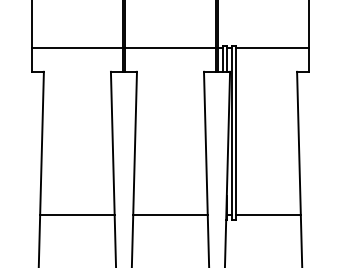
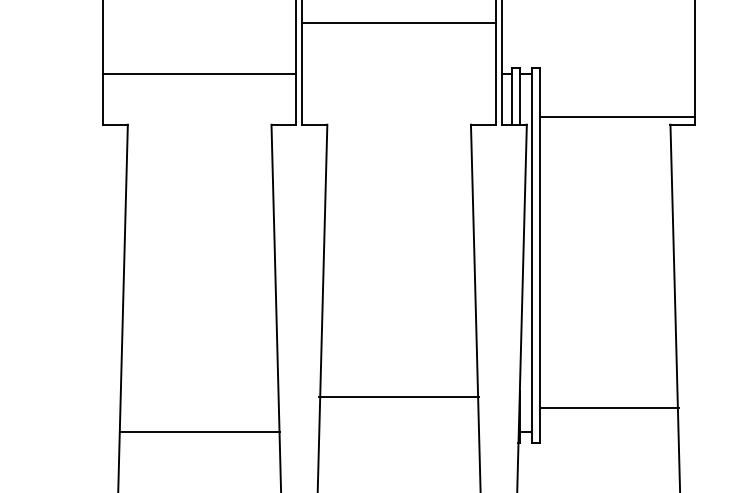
line: (170, 48) -> (399, 23), moved
line: (272, 48) -> (617, 117), moved
line: (170, 215) -> (399, 398), moved
line: (268, 215) -> (609, 409), moved

